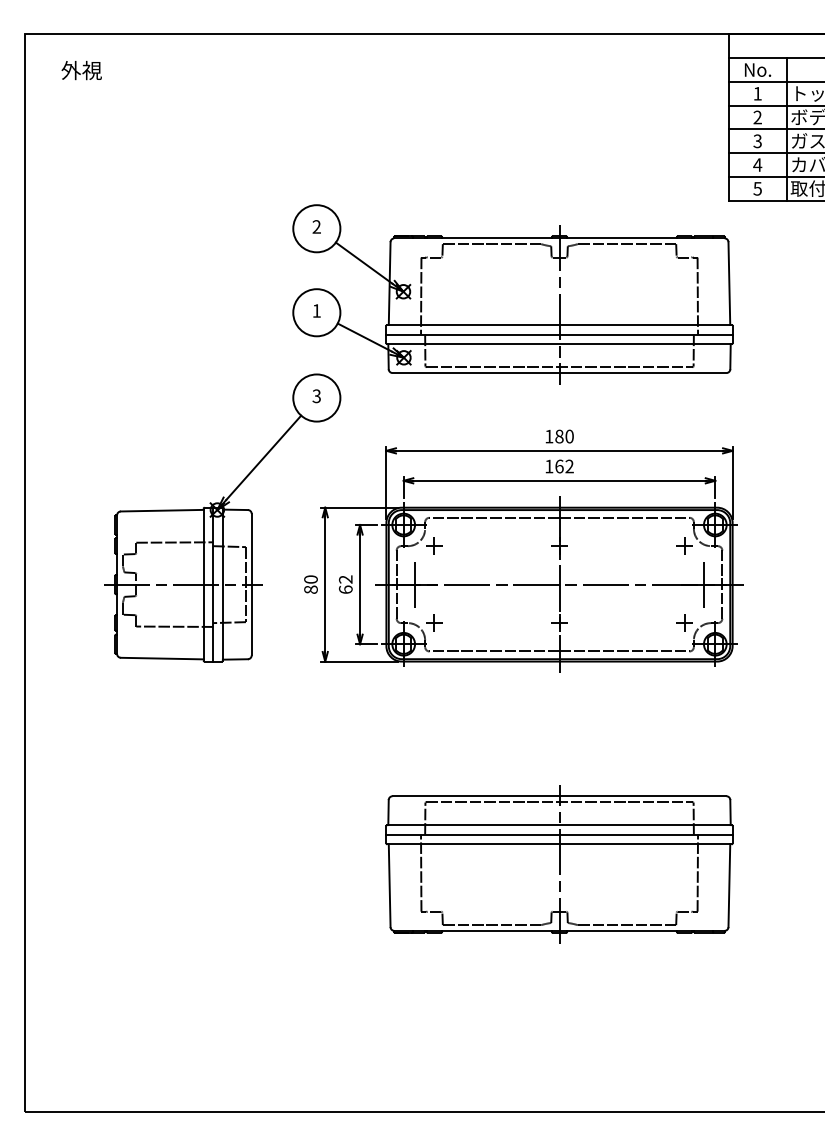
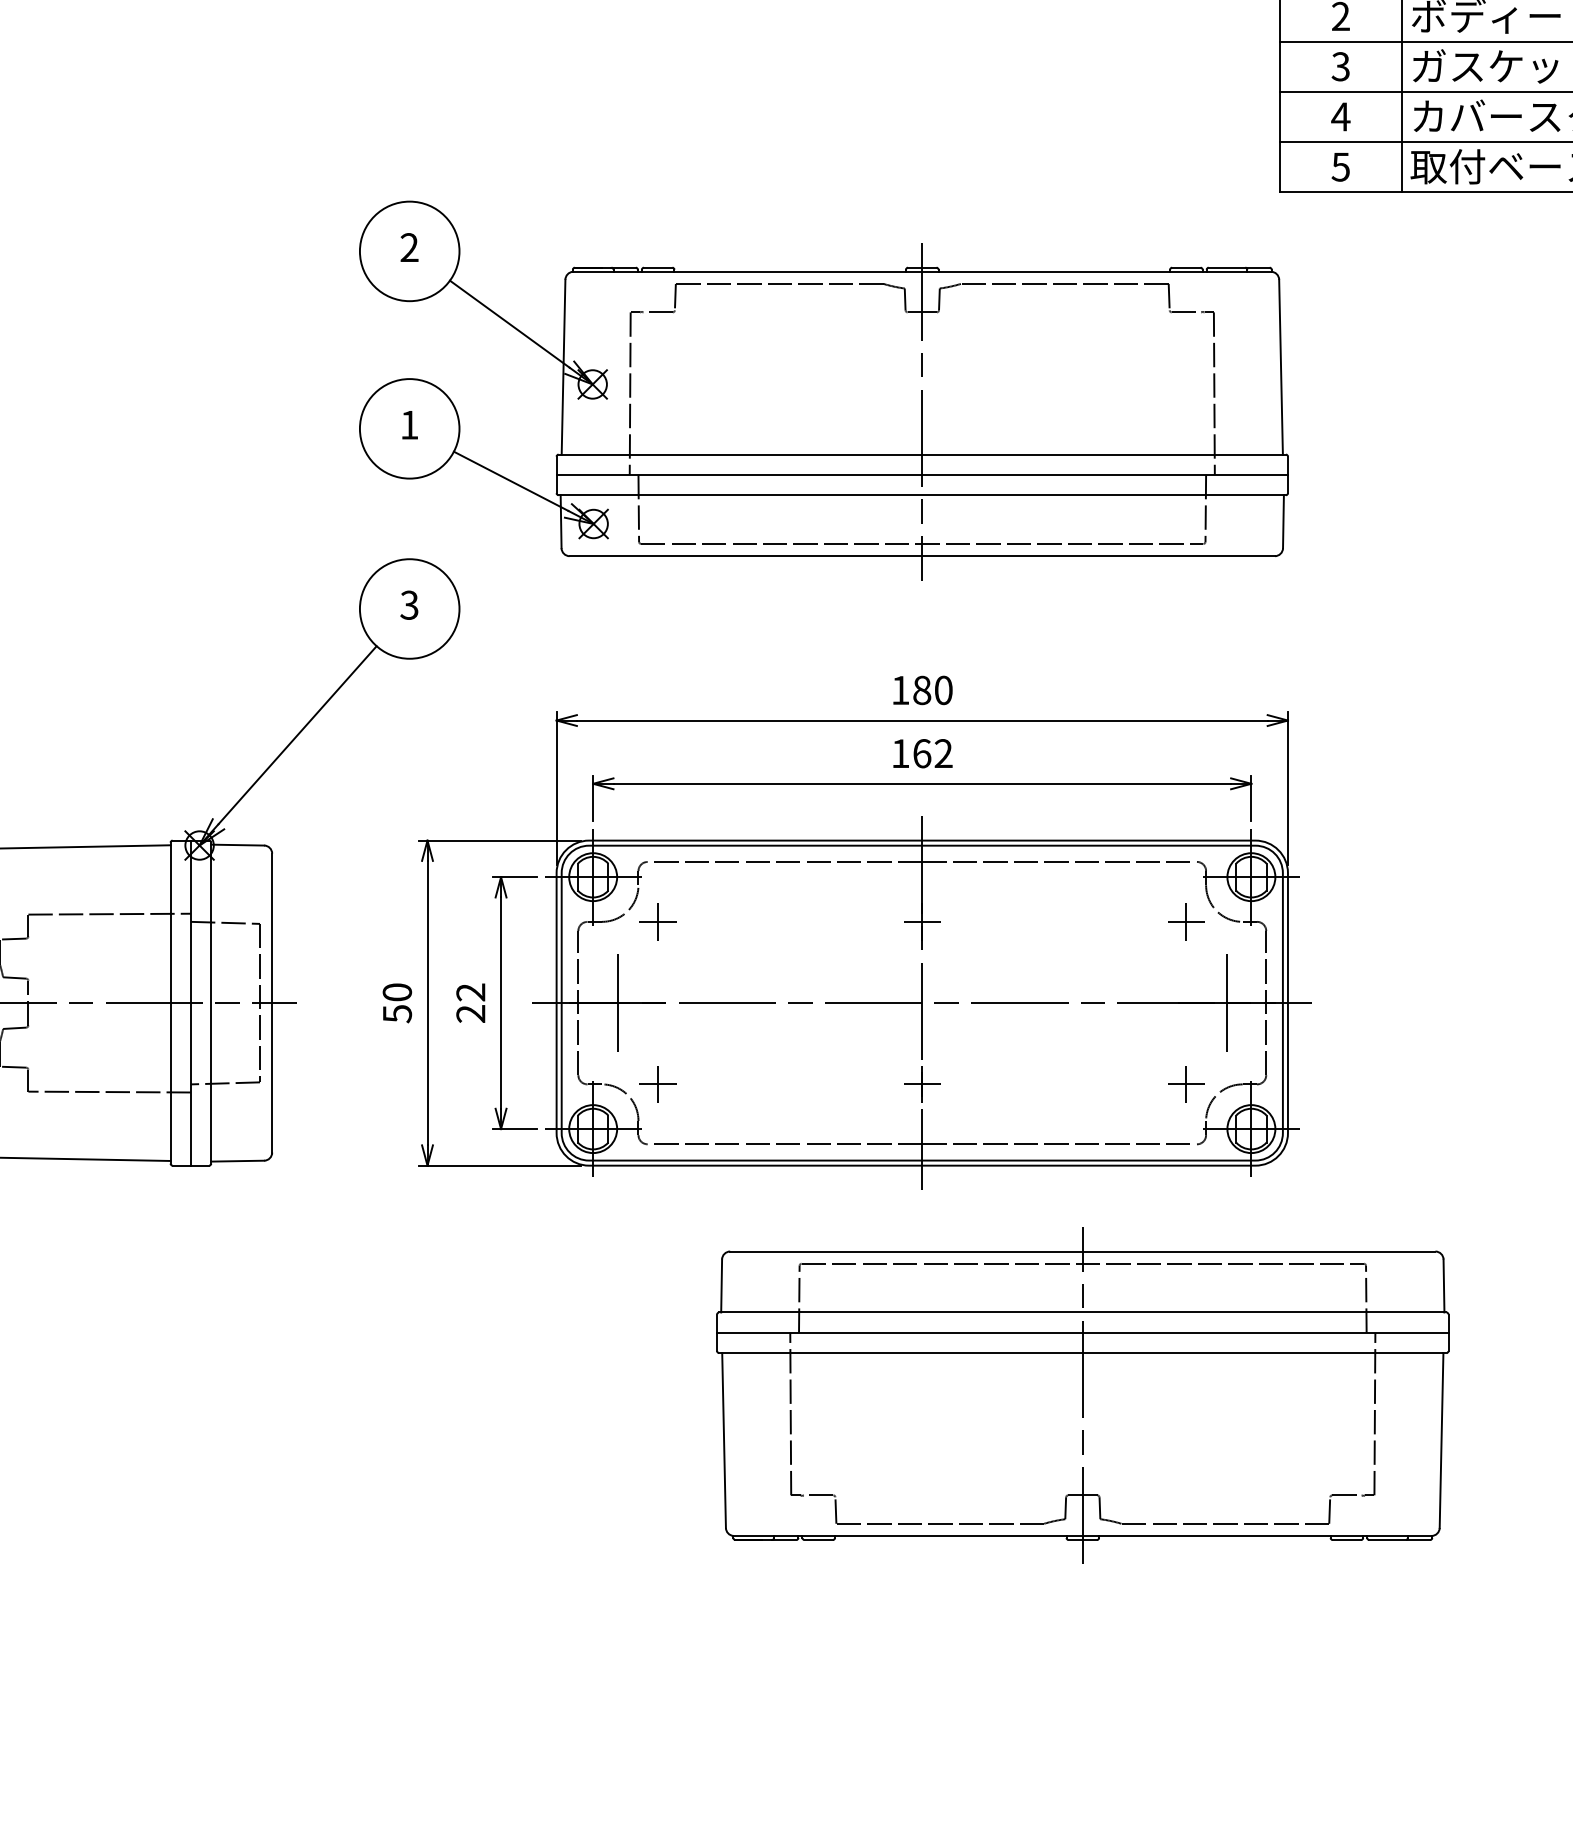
text: (310, 589) -> (396, 1013), 80 -> 50
text: (345, 589) -> (470, 1013), 62 -> 22
part: (559, 864) -> (1082, 1395), moved

